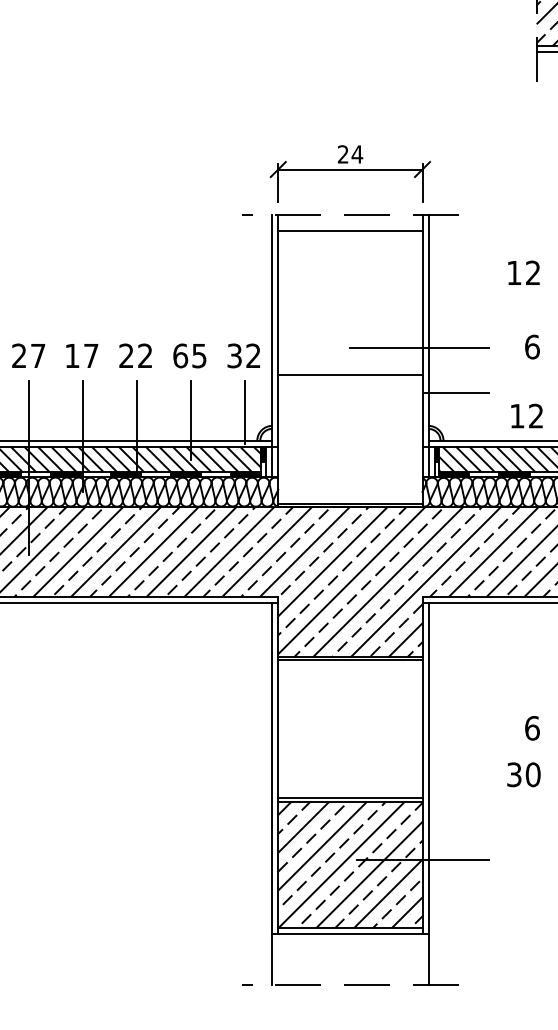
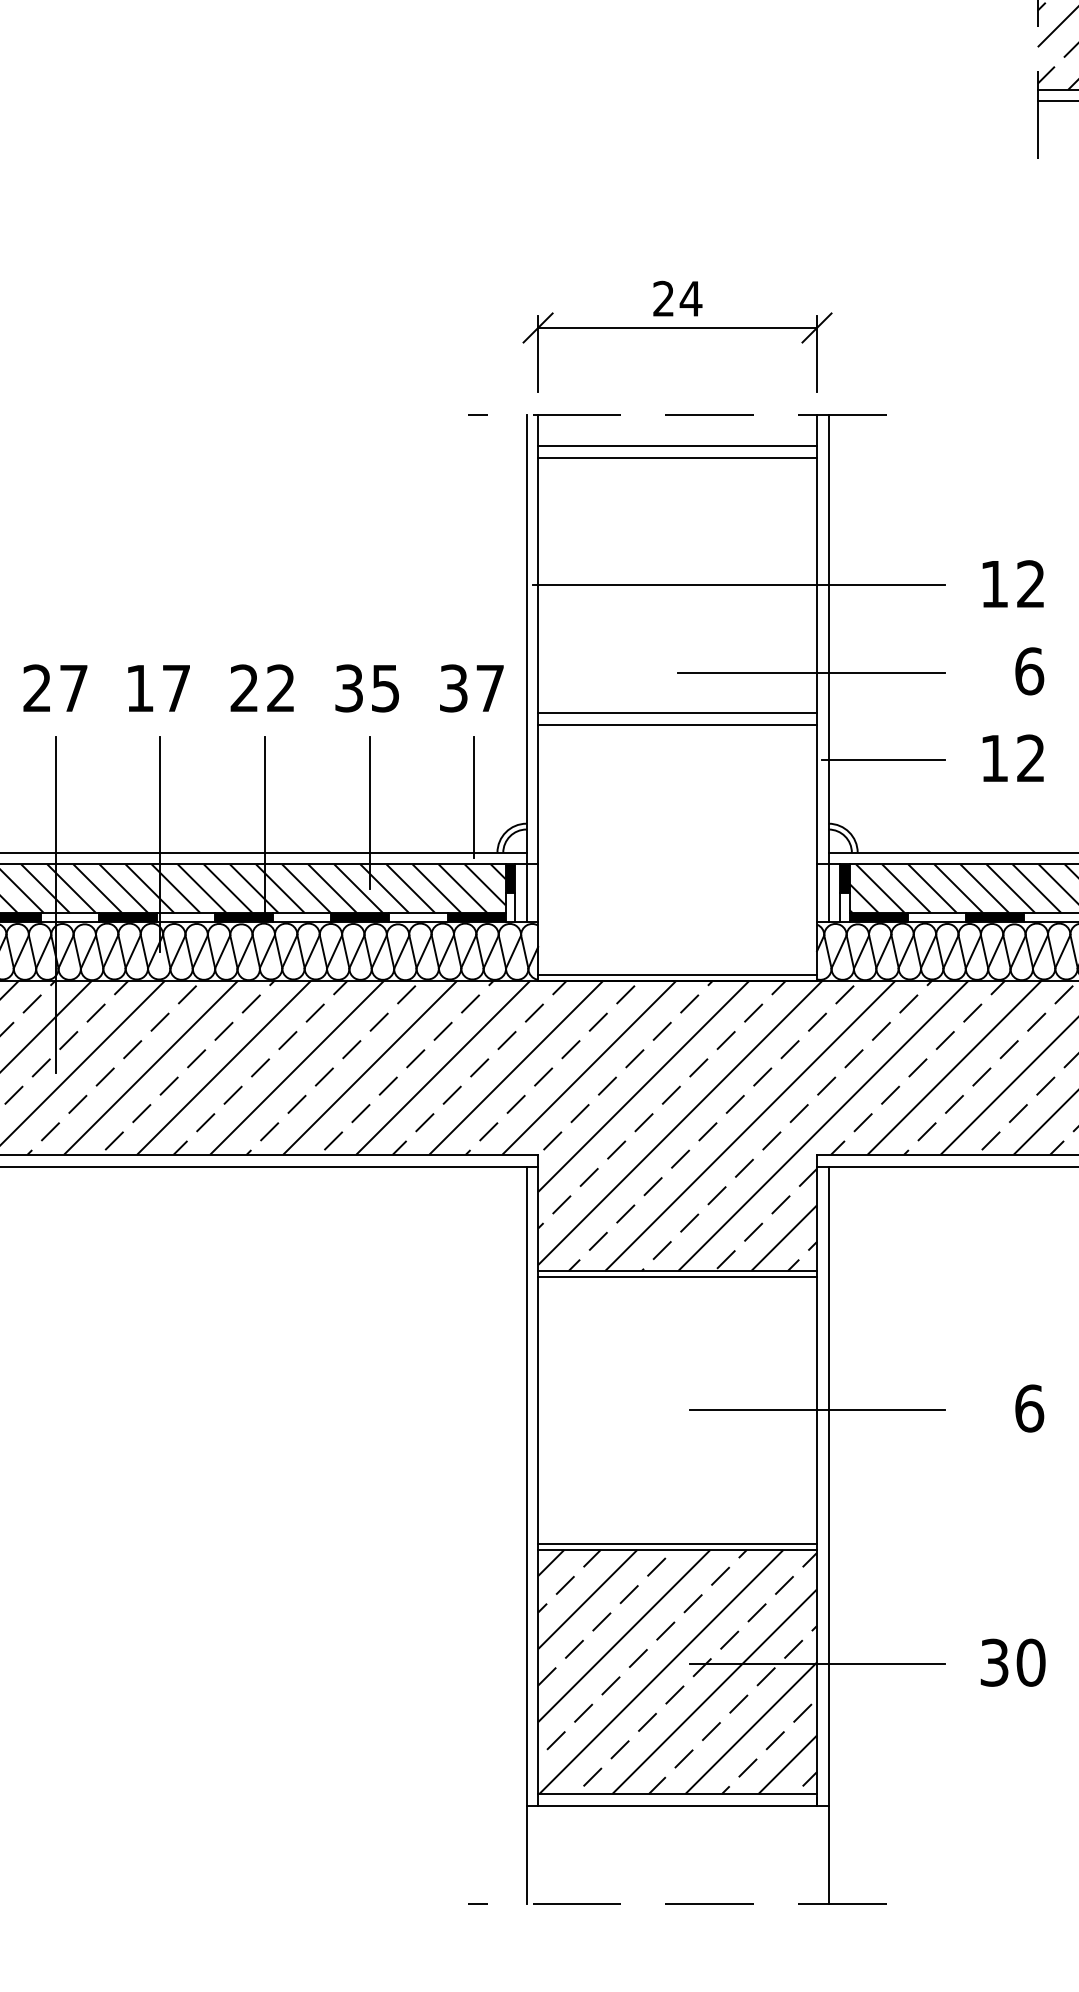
line: (350, 236) -> (677, 457), added
text: (523, 272) -> (1012, 583), moved
line: (381, 302) -> (737, 585), added
text: (180, 355) -> (349, 687), 65 -> 35
text: (253, 355) -> (490, 687), 32 -> 37
line: (350, 368) -> (677, 712), added
text: (526, 415) -> (1012, 757), moved
line: (422, 729) -> (816, 1410), added
text: (523, 774) -> (1012, 1662), moved

